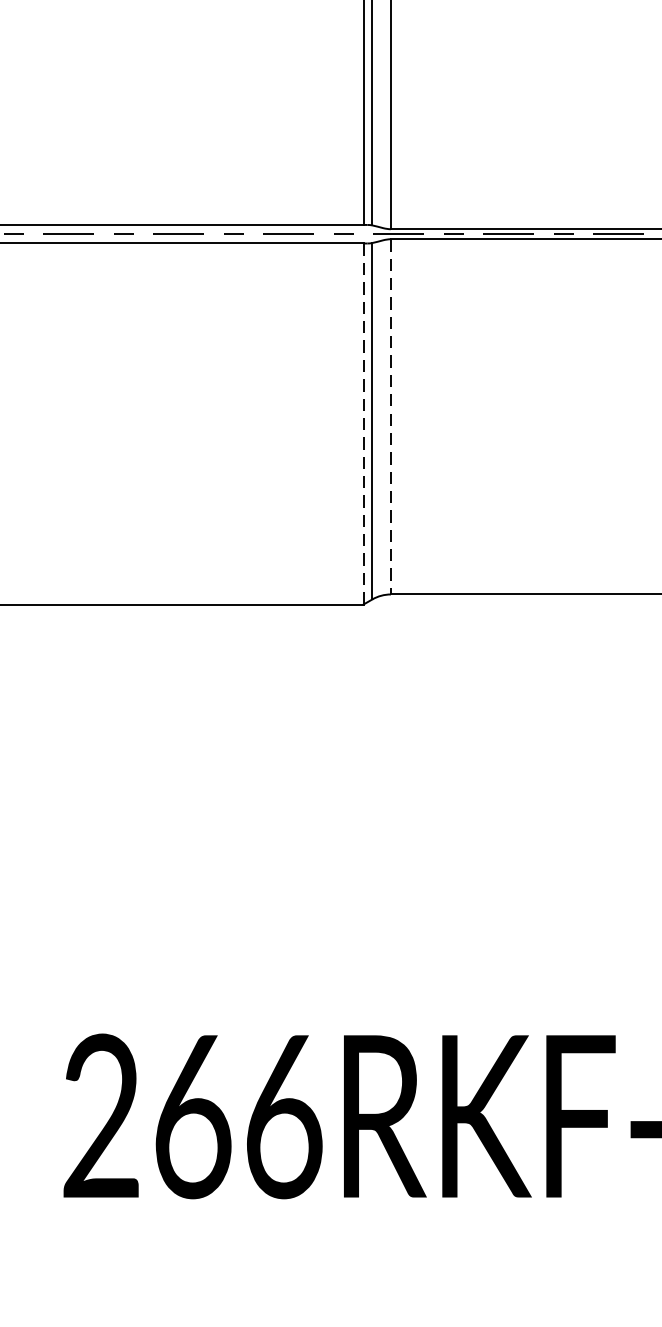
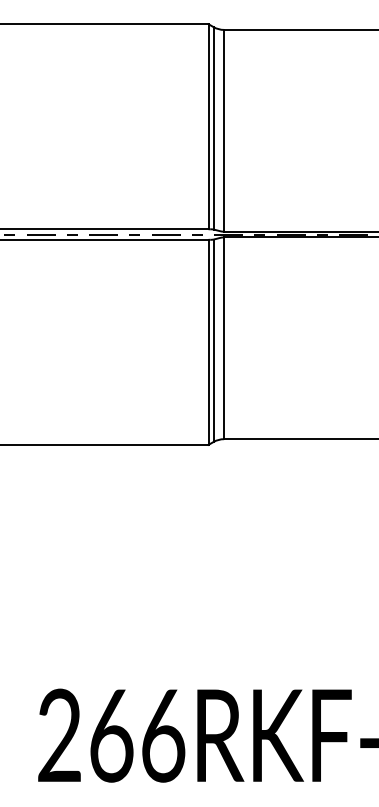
line: (391, 417) -> (224, 338), dashed -> solid
line: (363, 424) -> (208, 342), dashed -> solid

